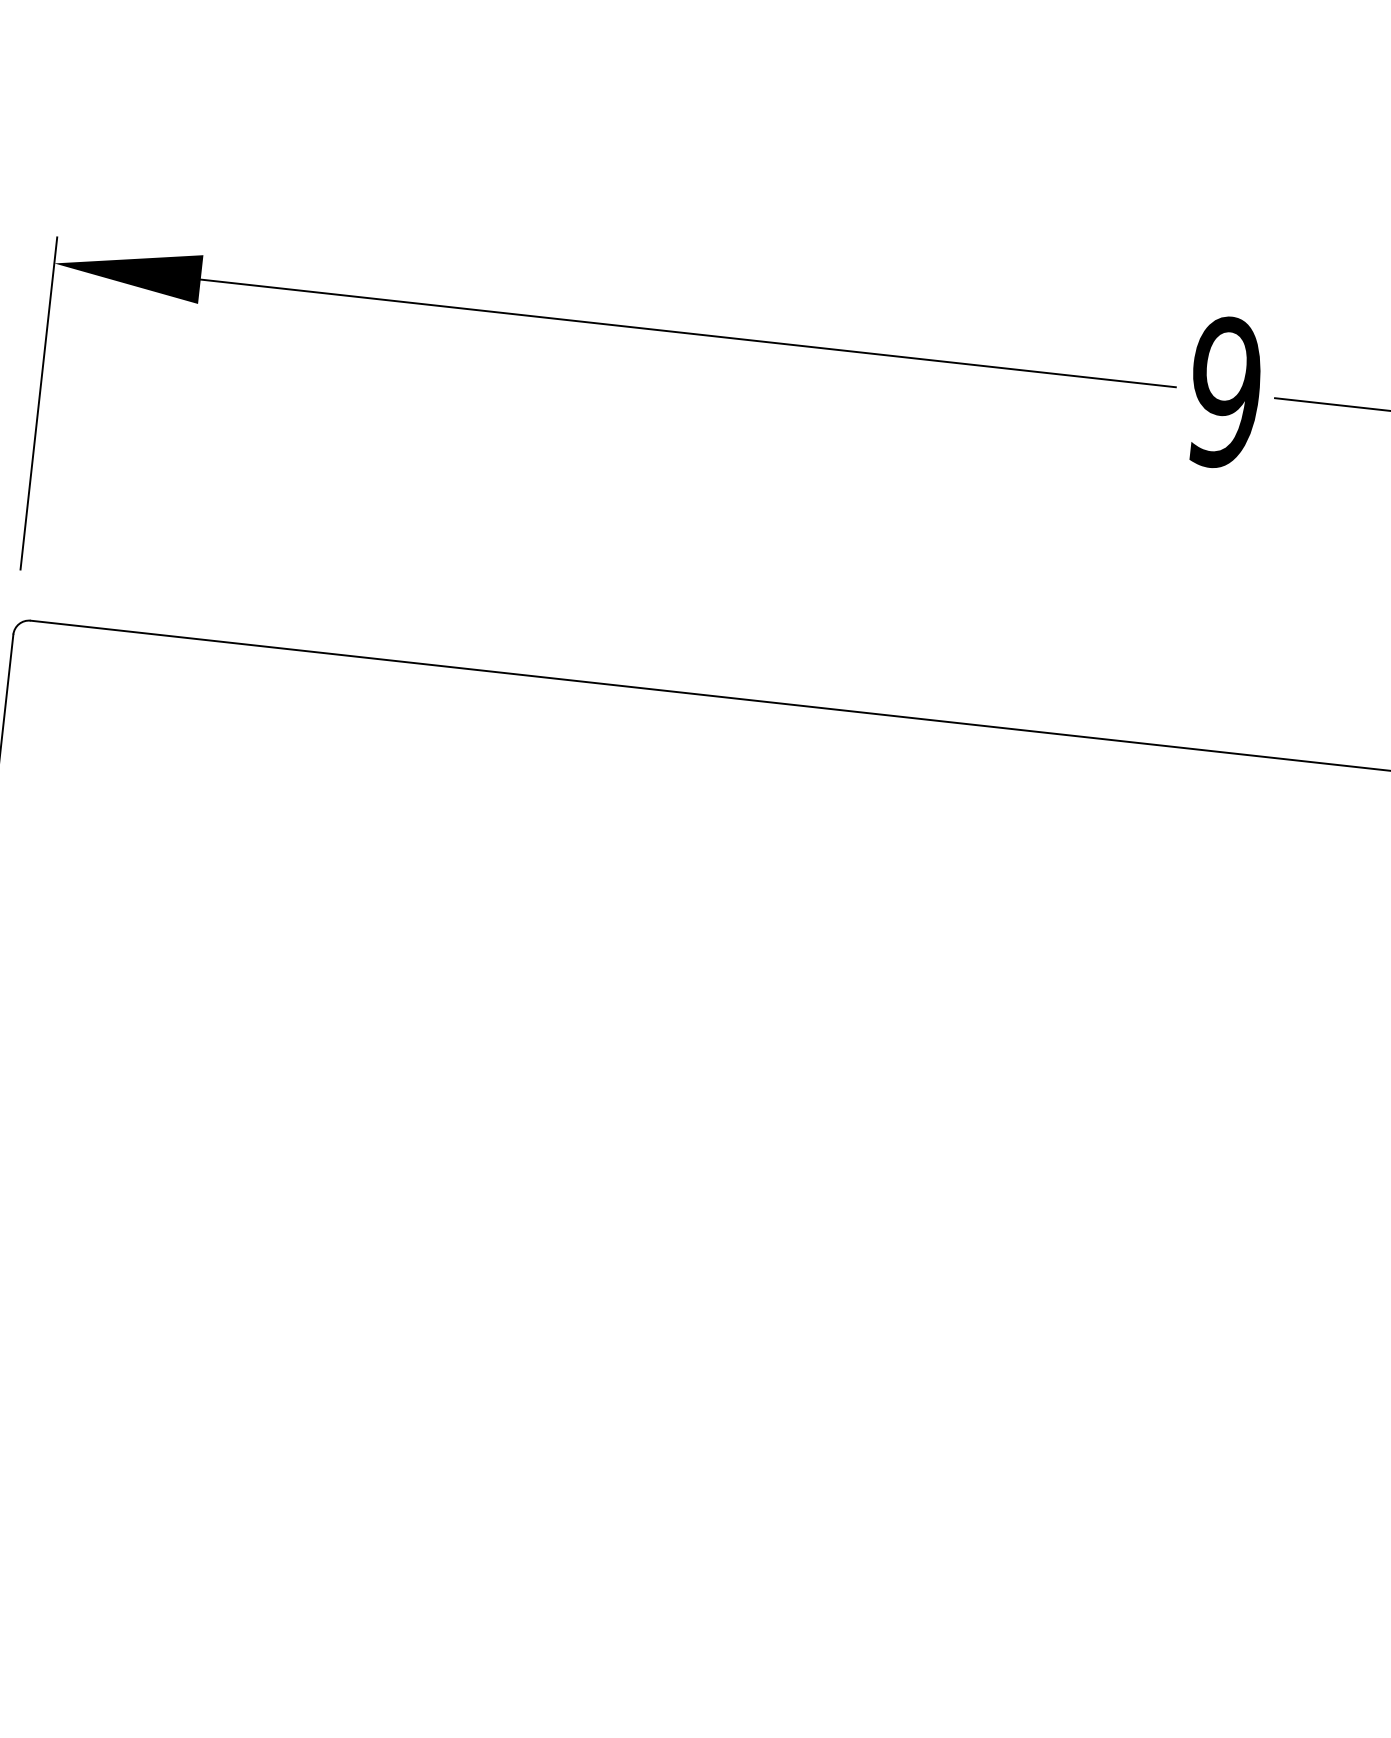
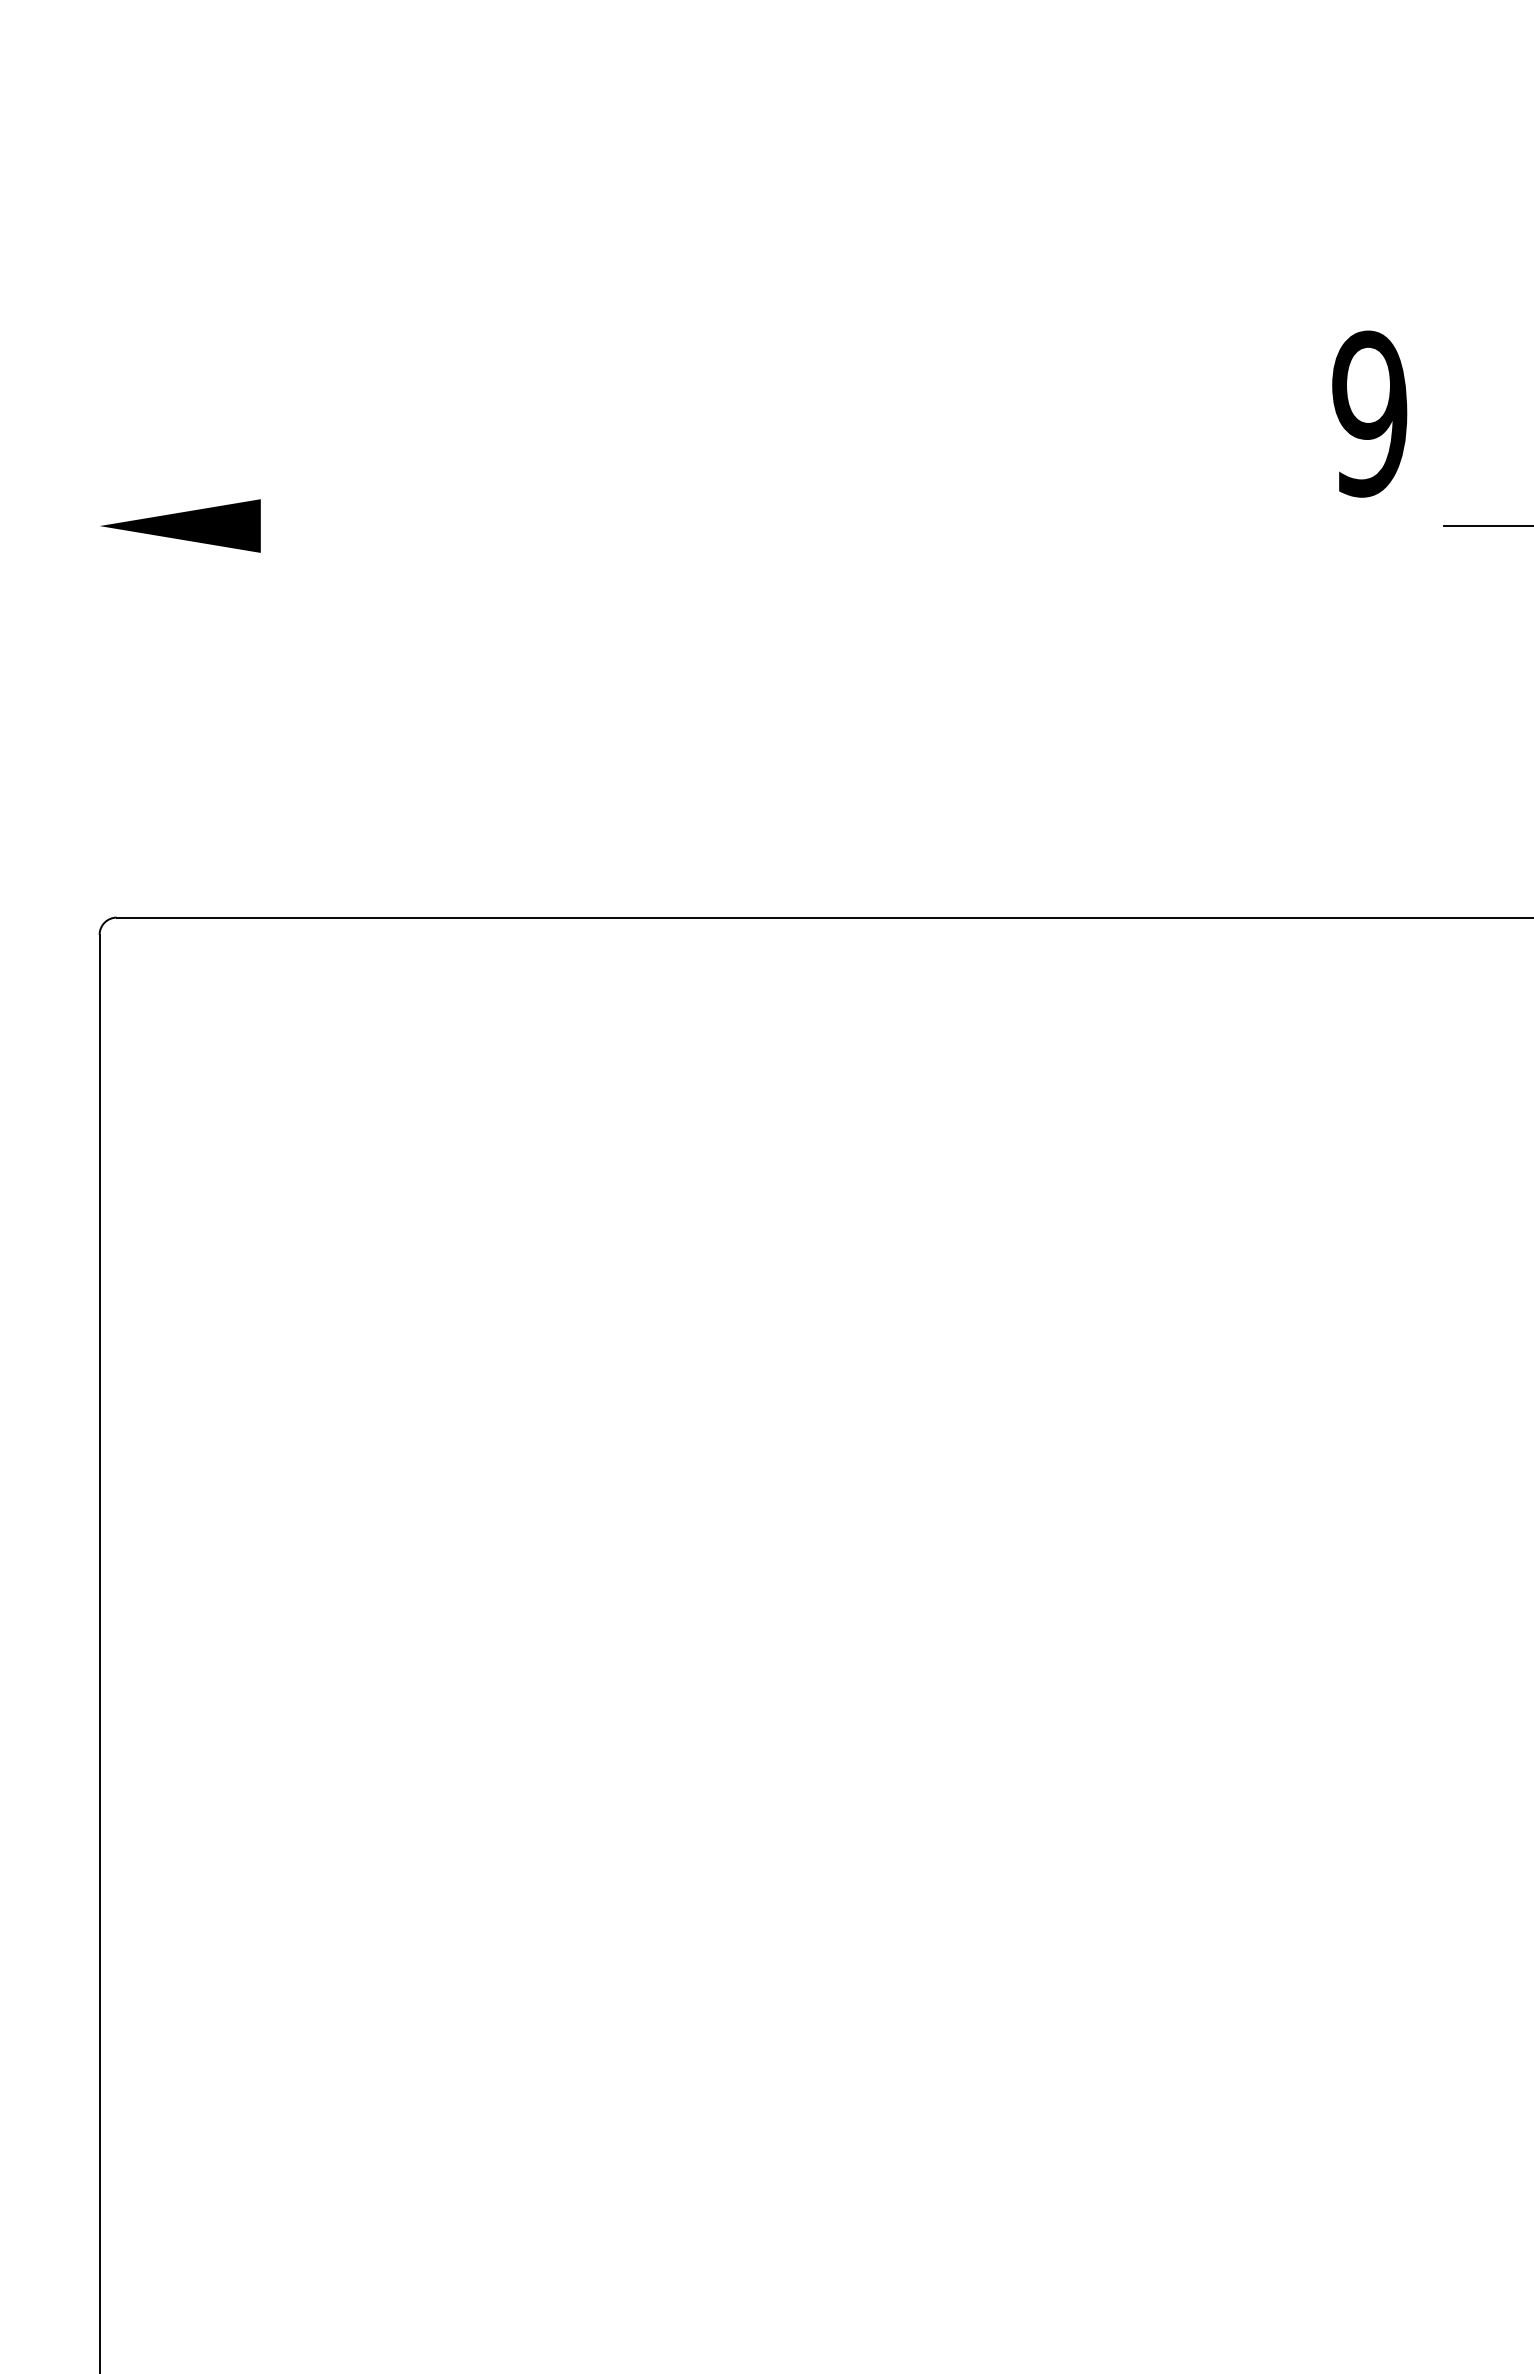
line: (688, 333) -> (797, 526), removed
text: (1224, 392) -> (1369, 413), moved
line: (38, 403) -> (99, 680), removed

